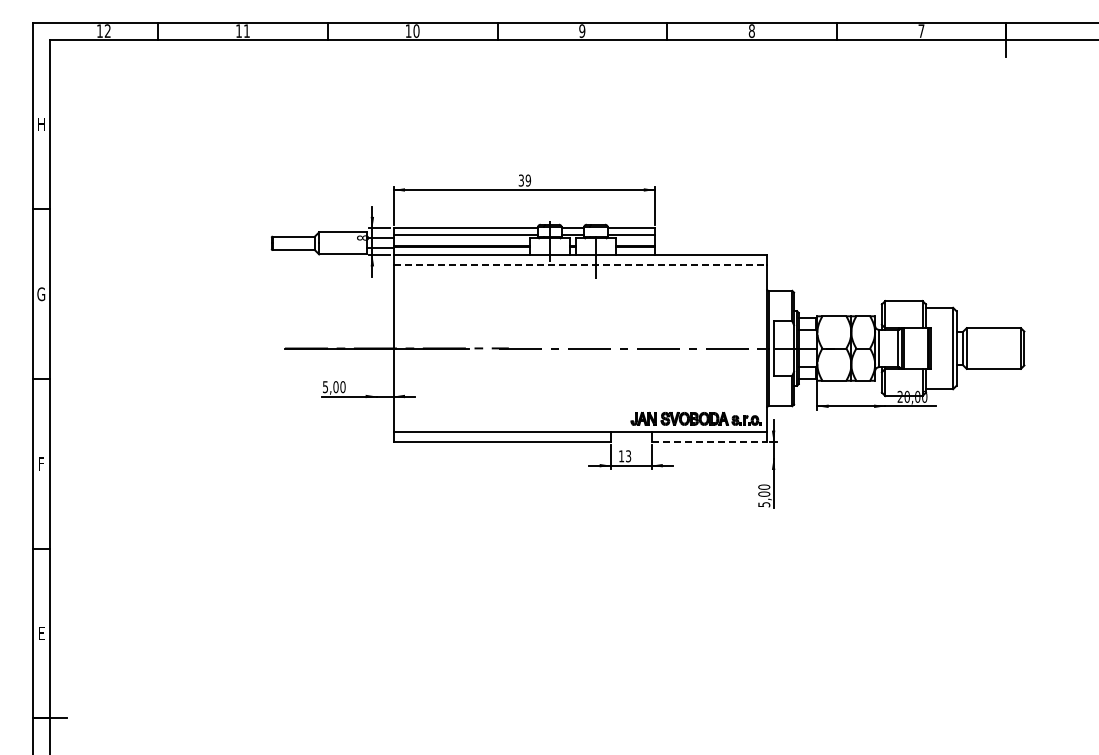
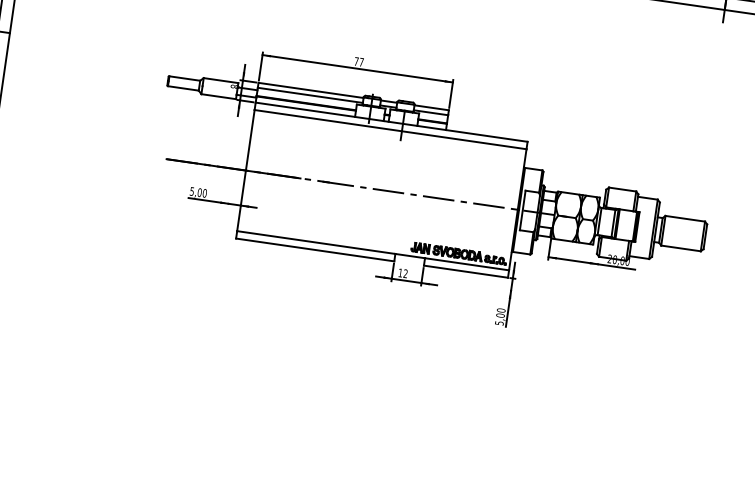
text: (524, 180) -> (358, 61), 39 -> 77
line: (580, 265) -> (390, 129), dashed -> solid
line: (709, 441) -> (466, 271), dashed -> solid
text: (628, 456) -> (405, 273), 13 -> 12

